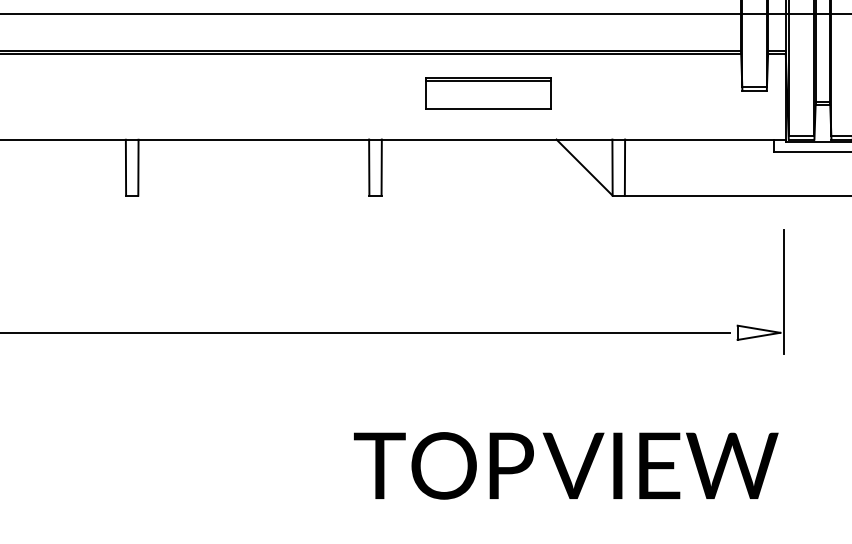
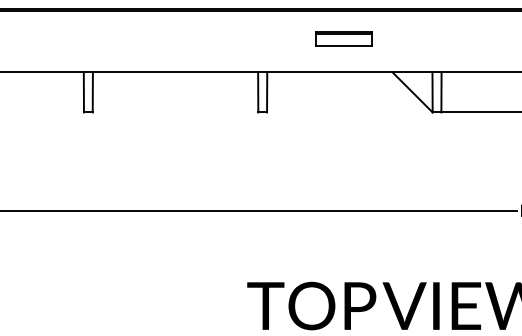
part: (488, 93) -> (343, 39), size x0.62

